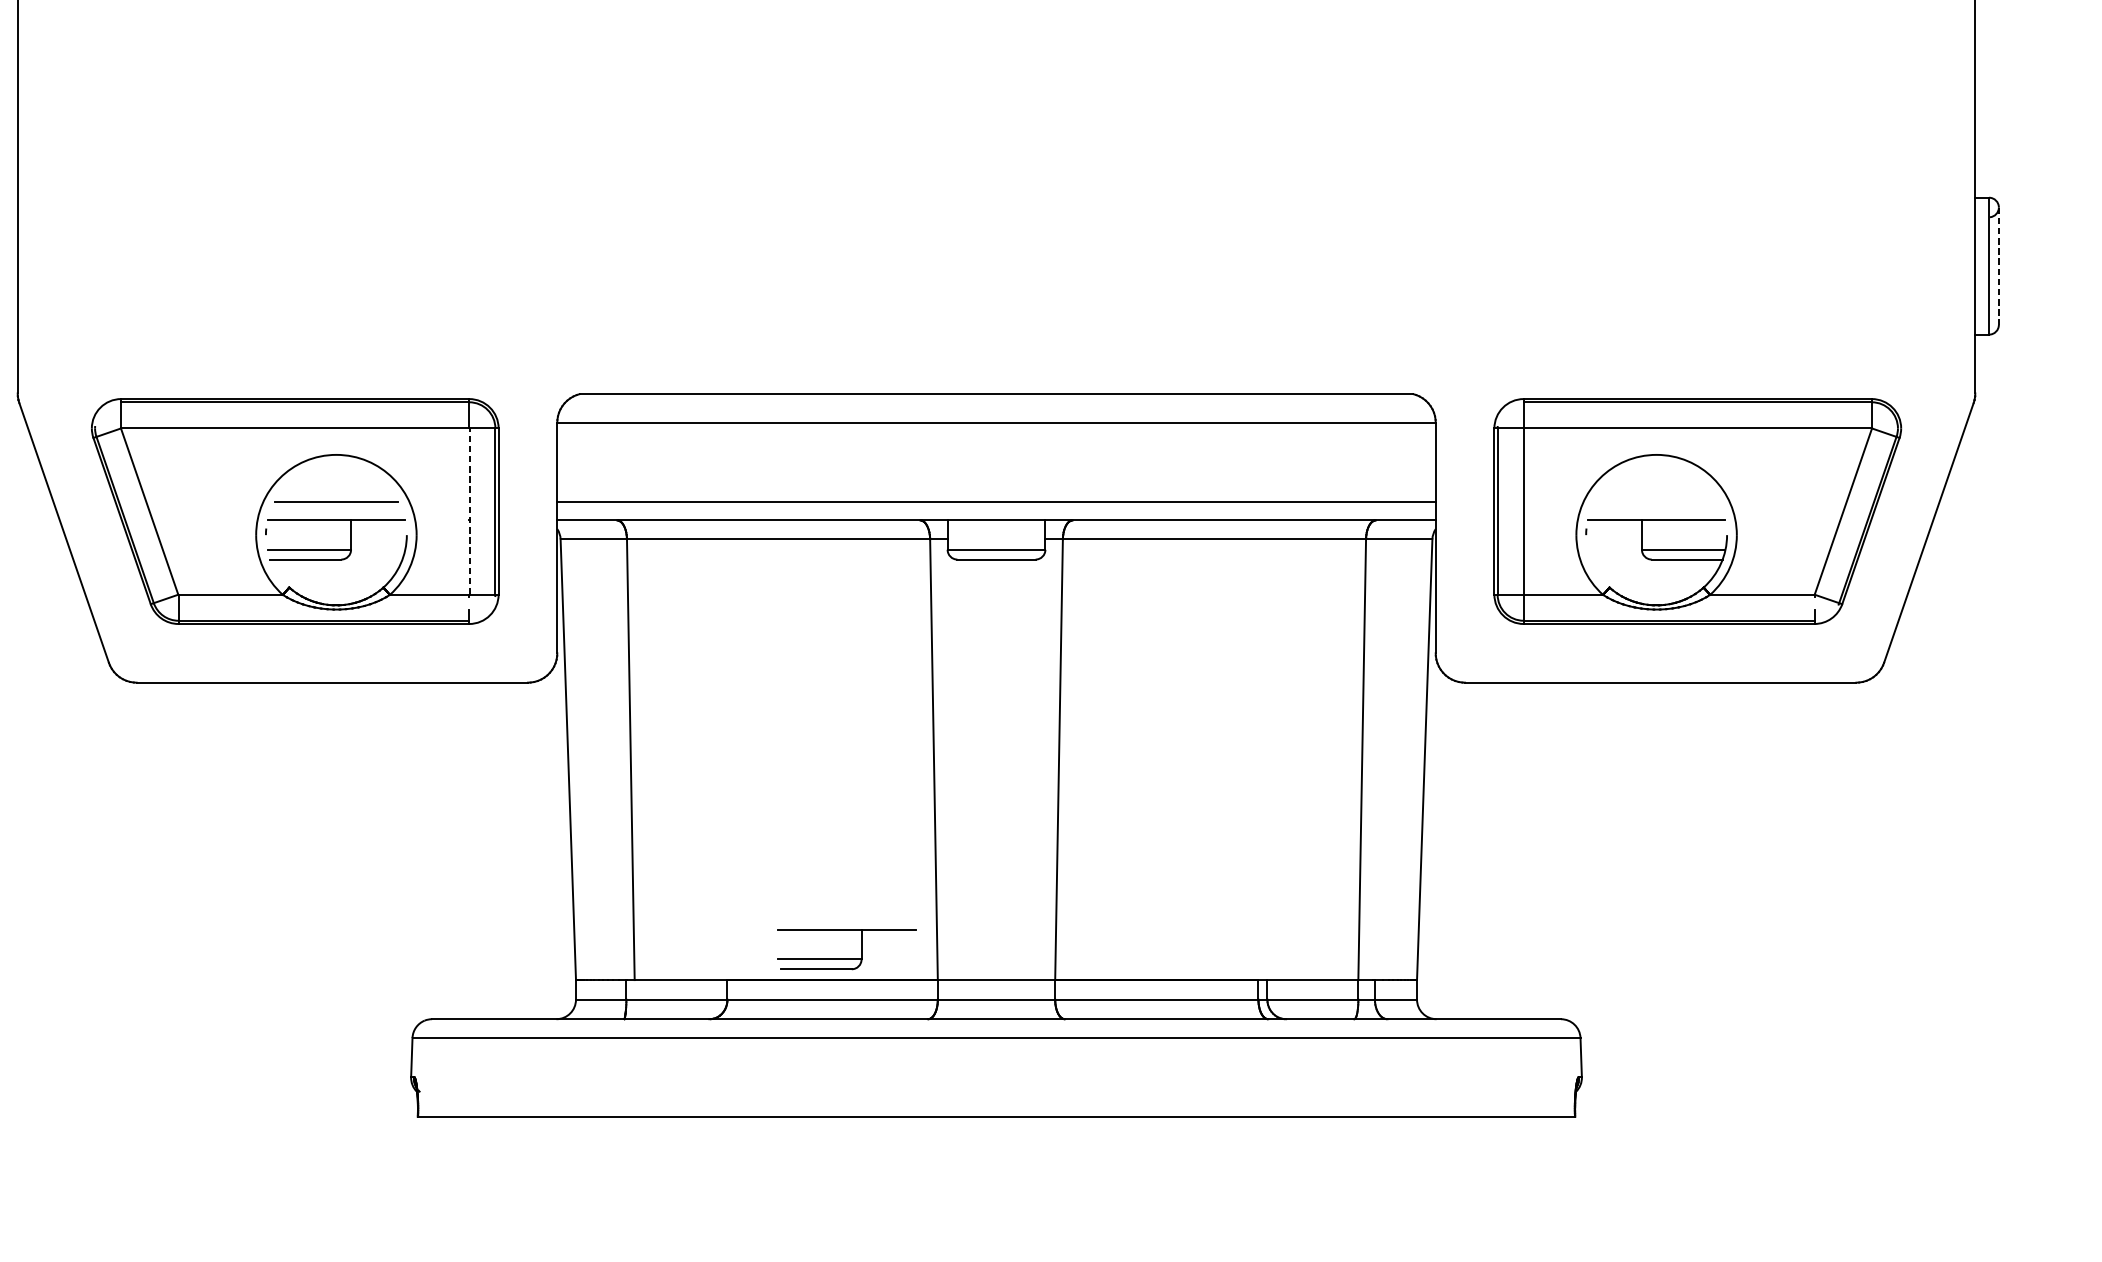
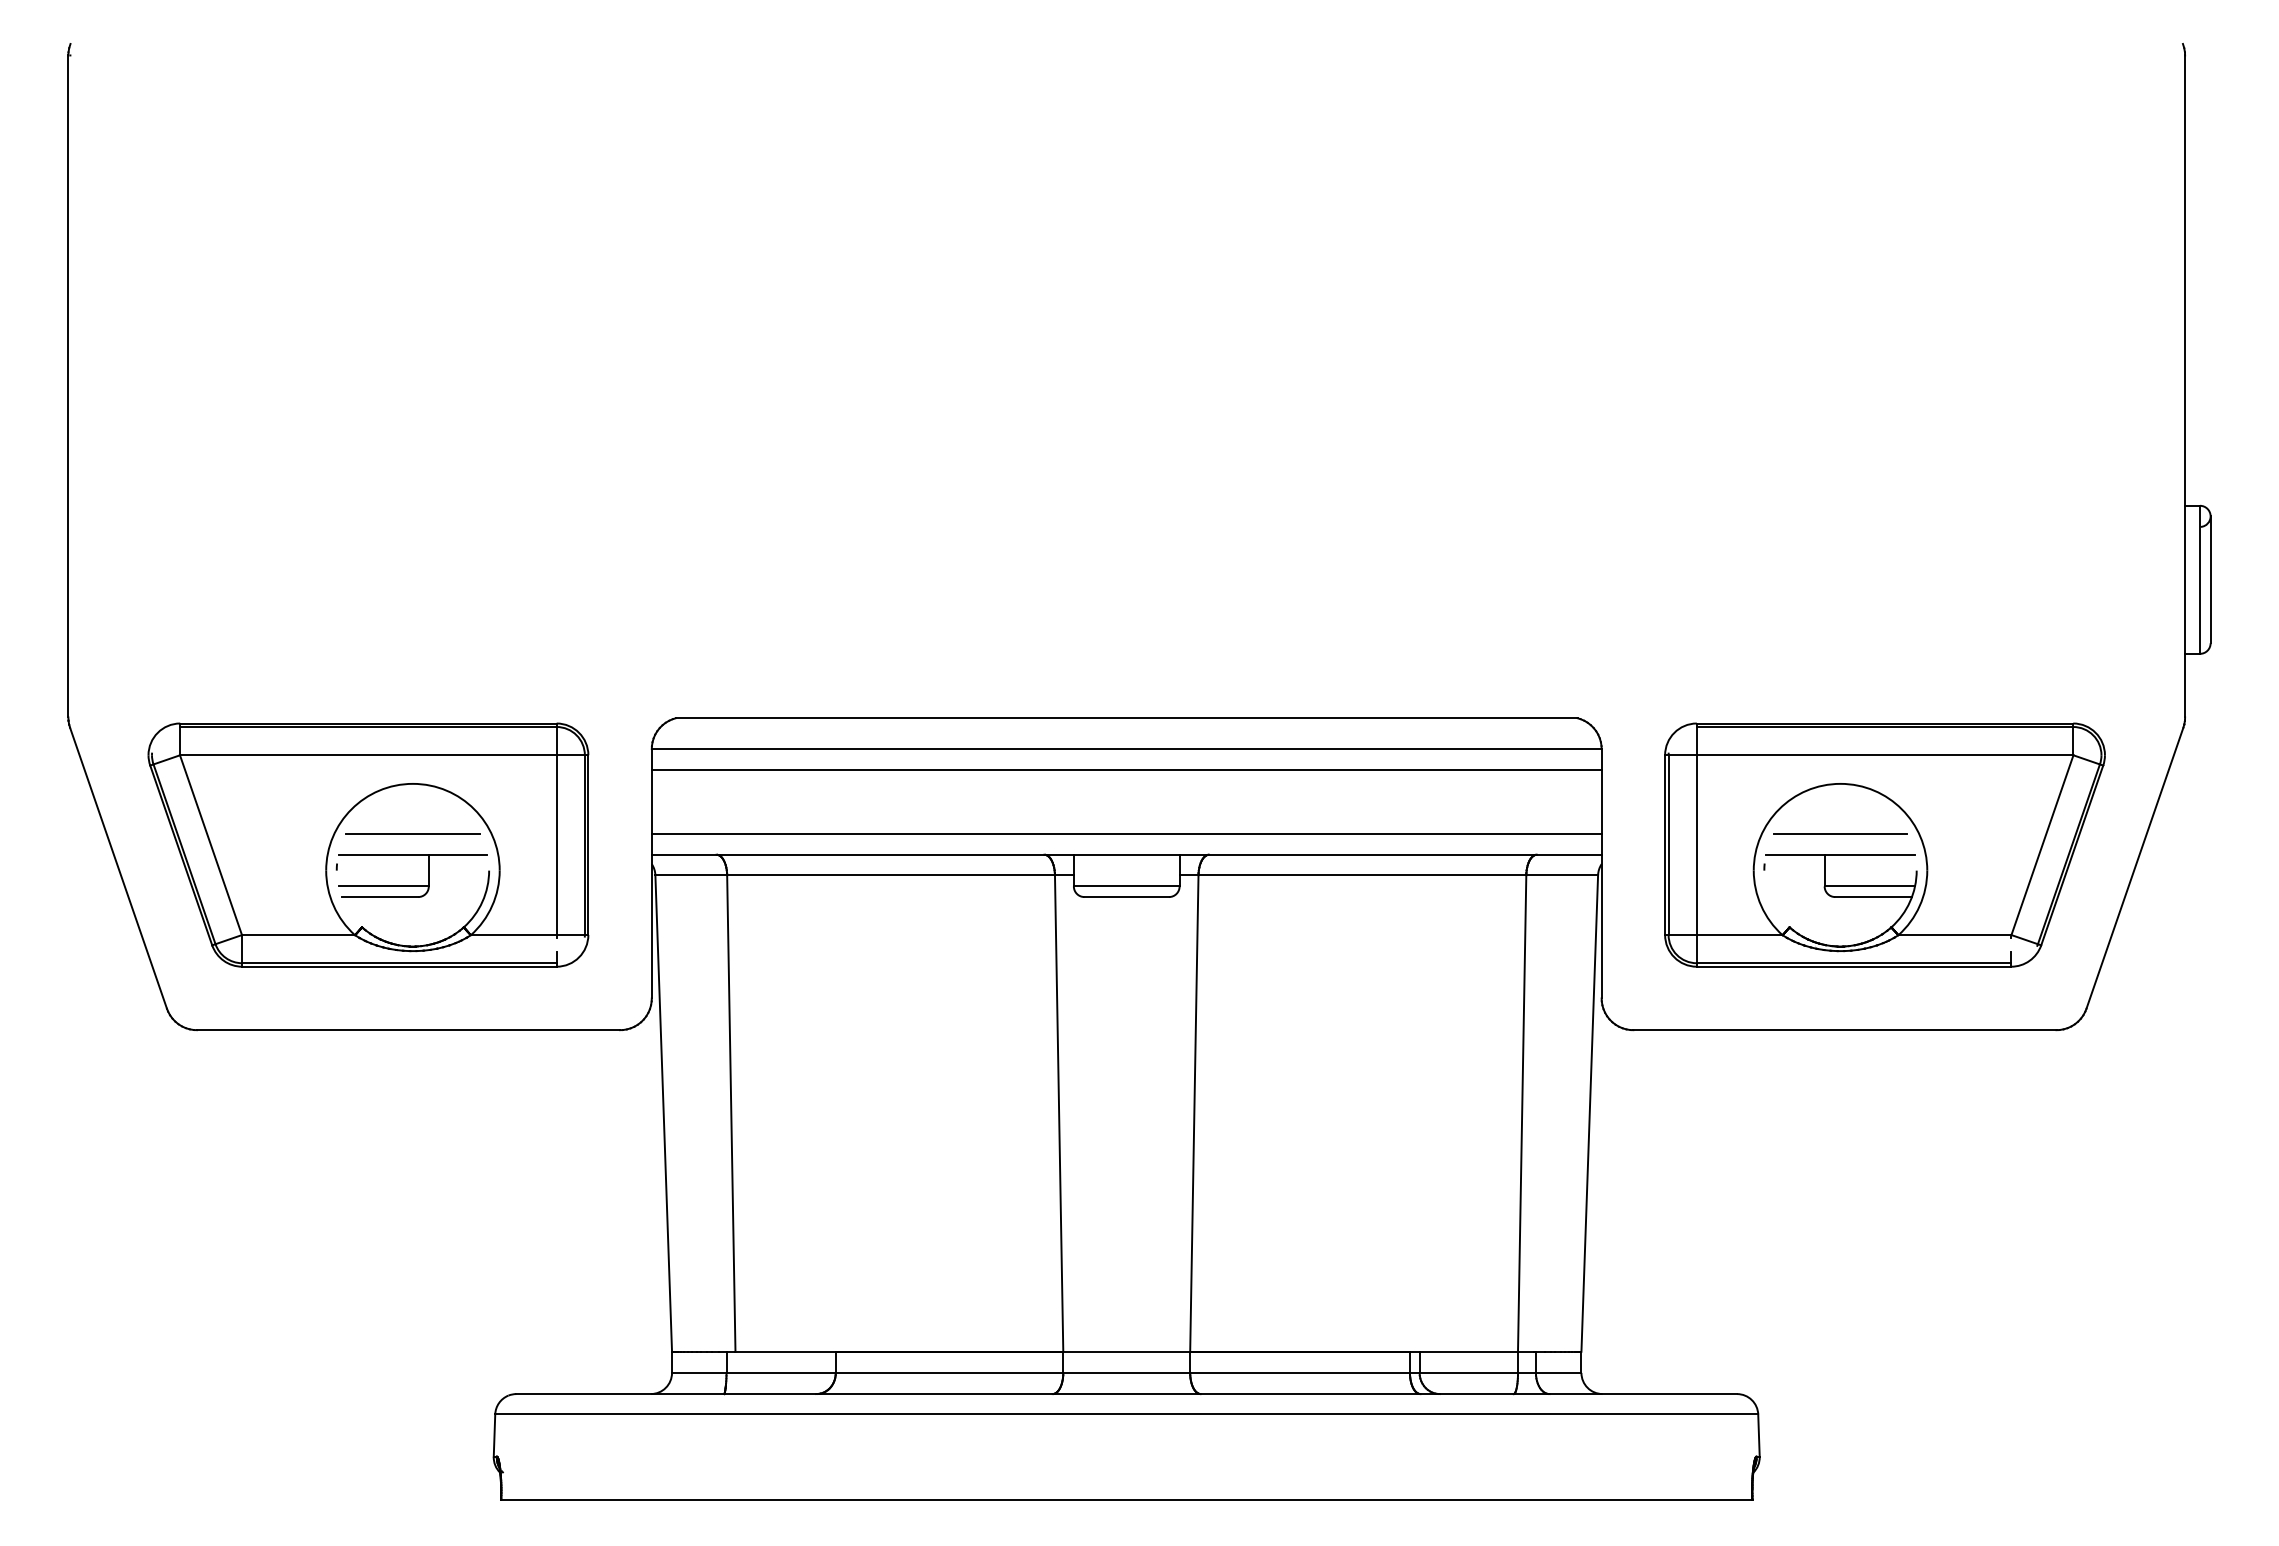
line: (1998, 266) -> (2210, 580), dashed -> solid
line: (996, 442) -> (1126, 770), added
line: (1656, 501) -> (1840, 834), added
line: (469, 511) -> (556, 845), dashed -> solid
part: (846, 958) -> (964, 1328), removed

